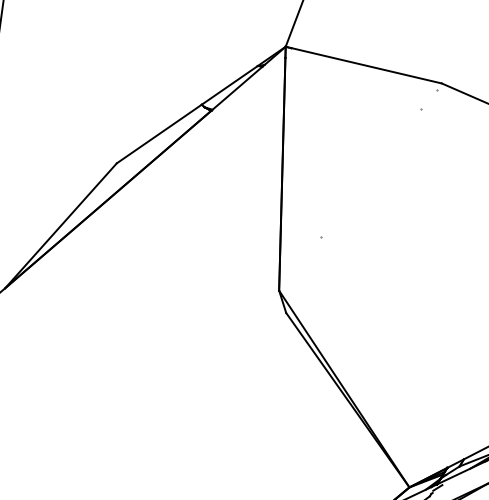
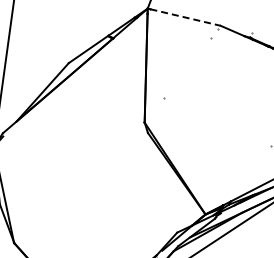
line: (368, 65) -> (186, 17), solid -> dashed

